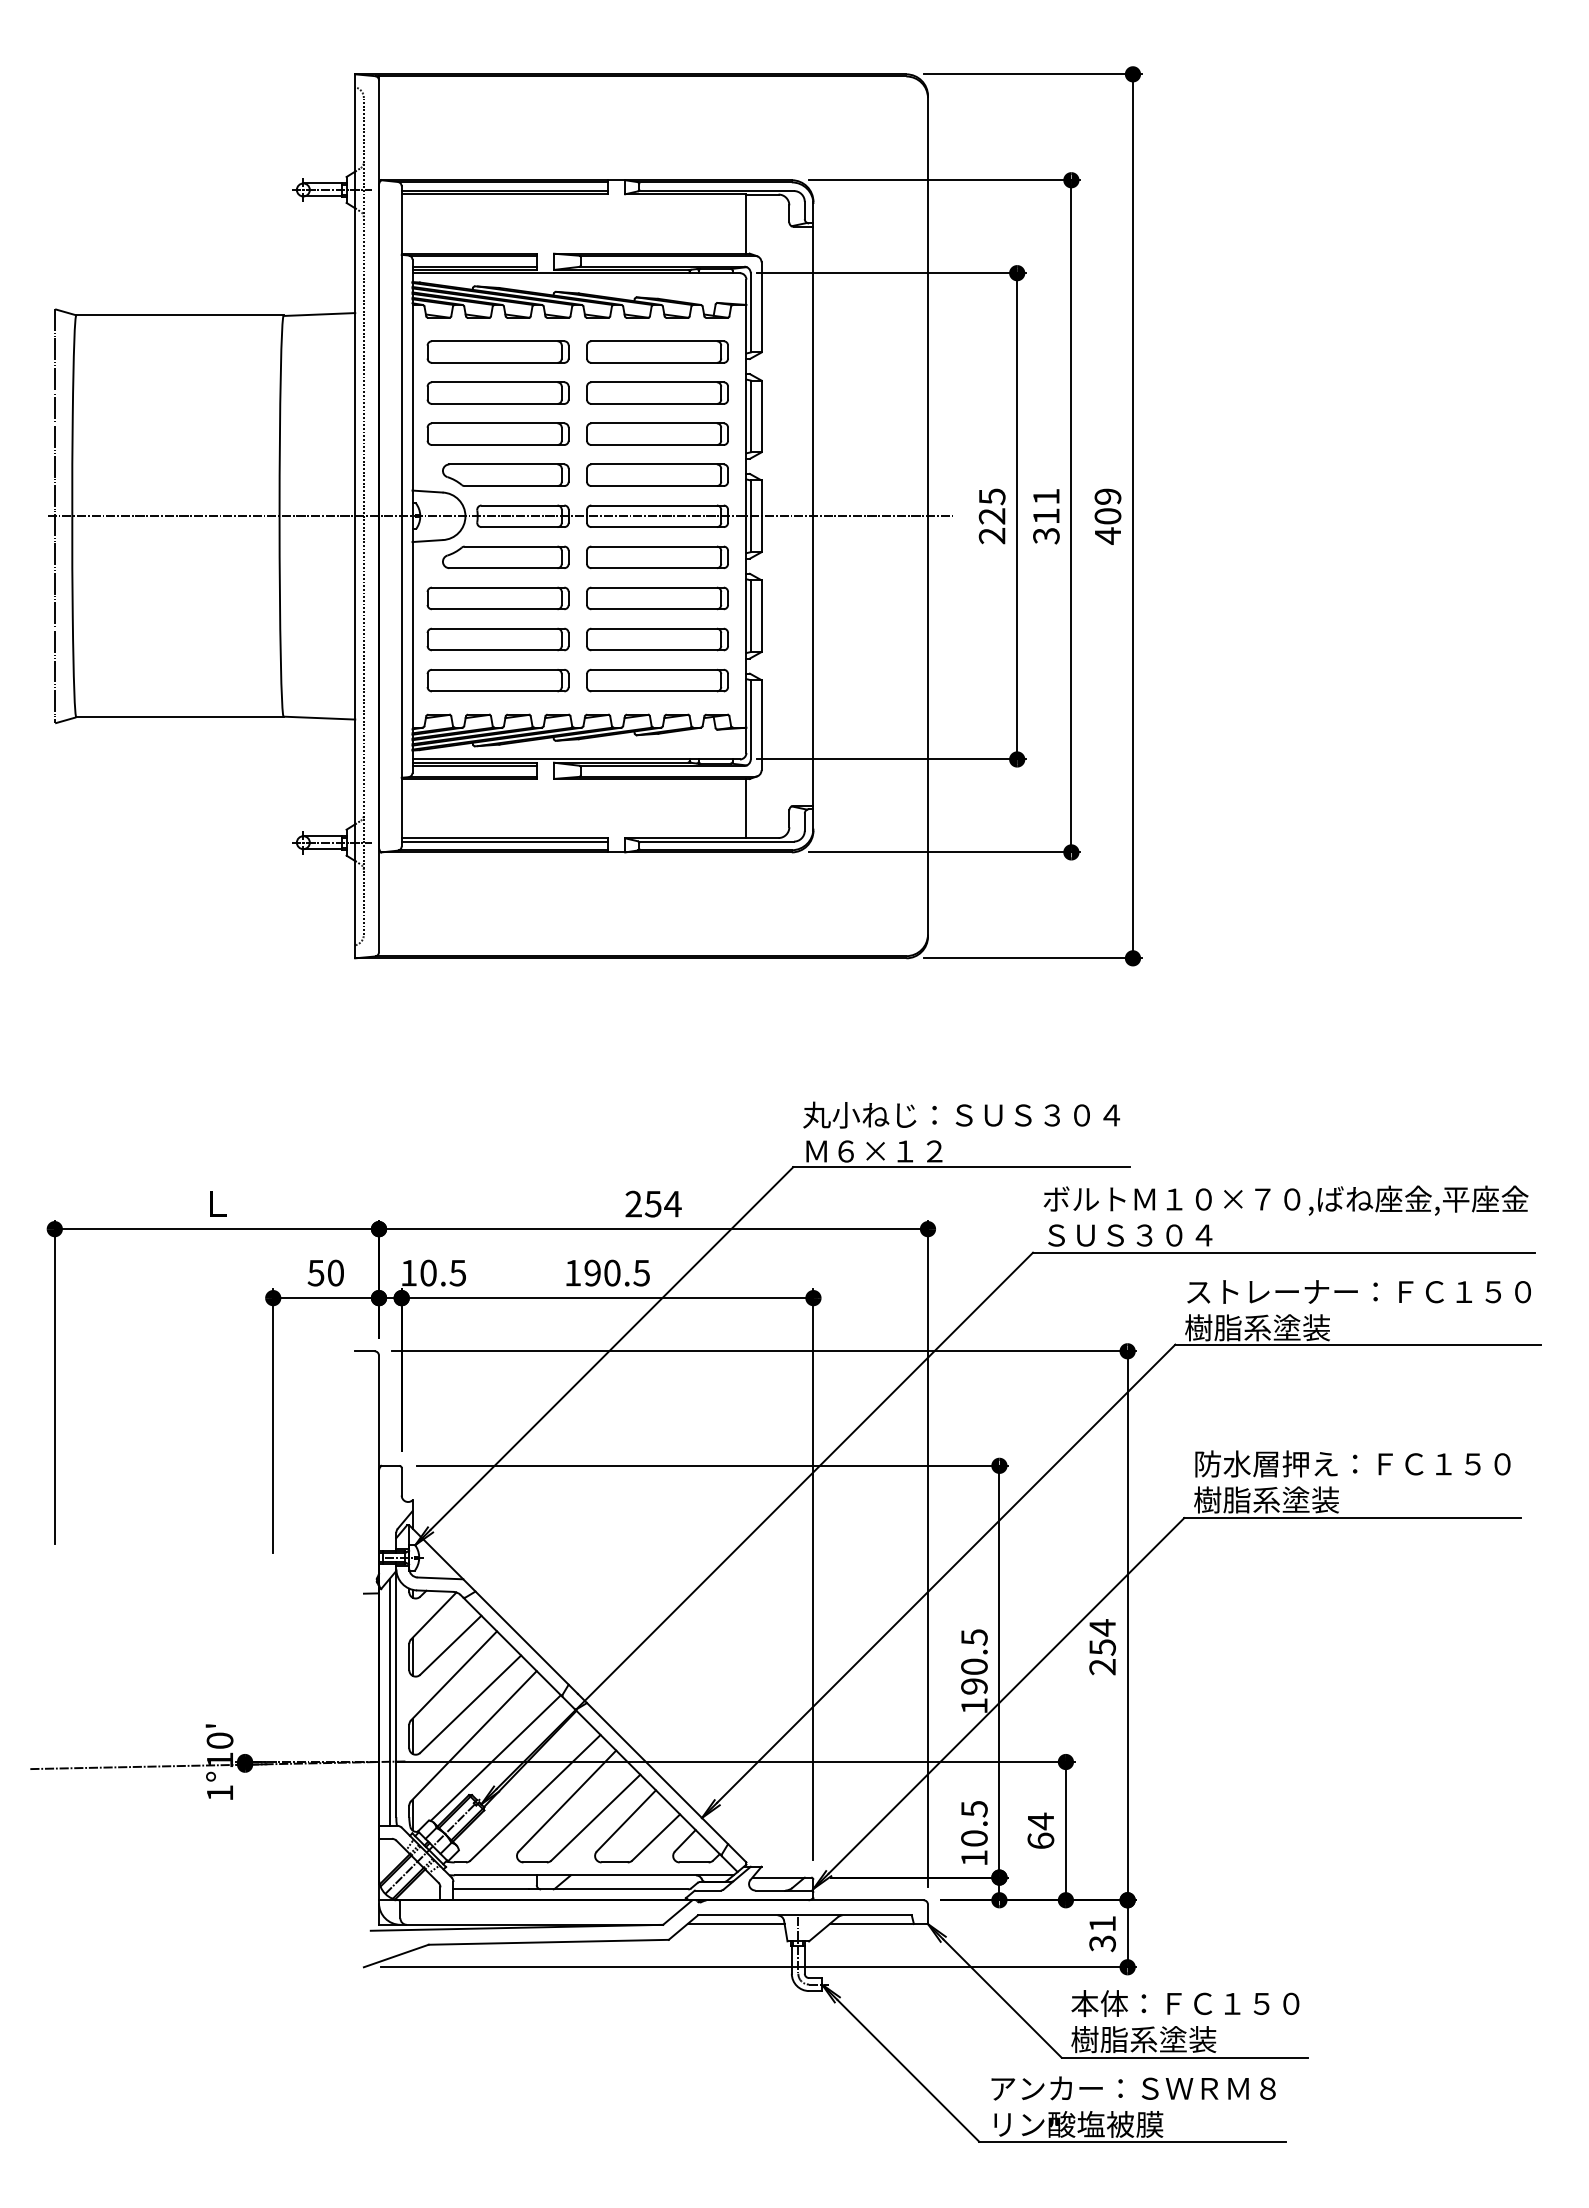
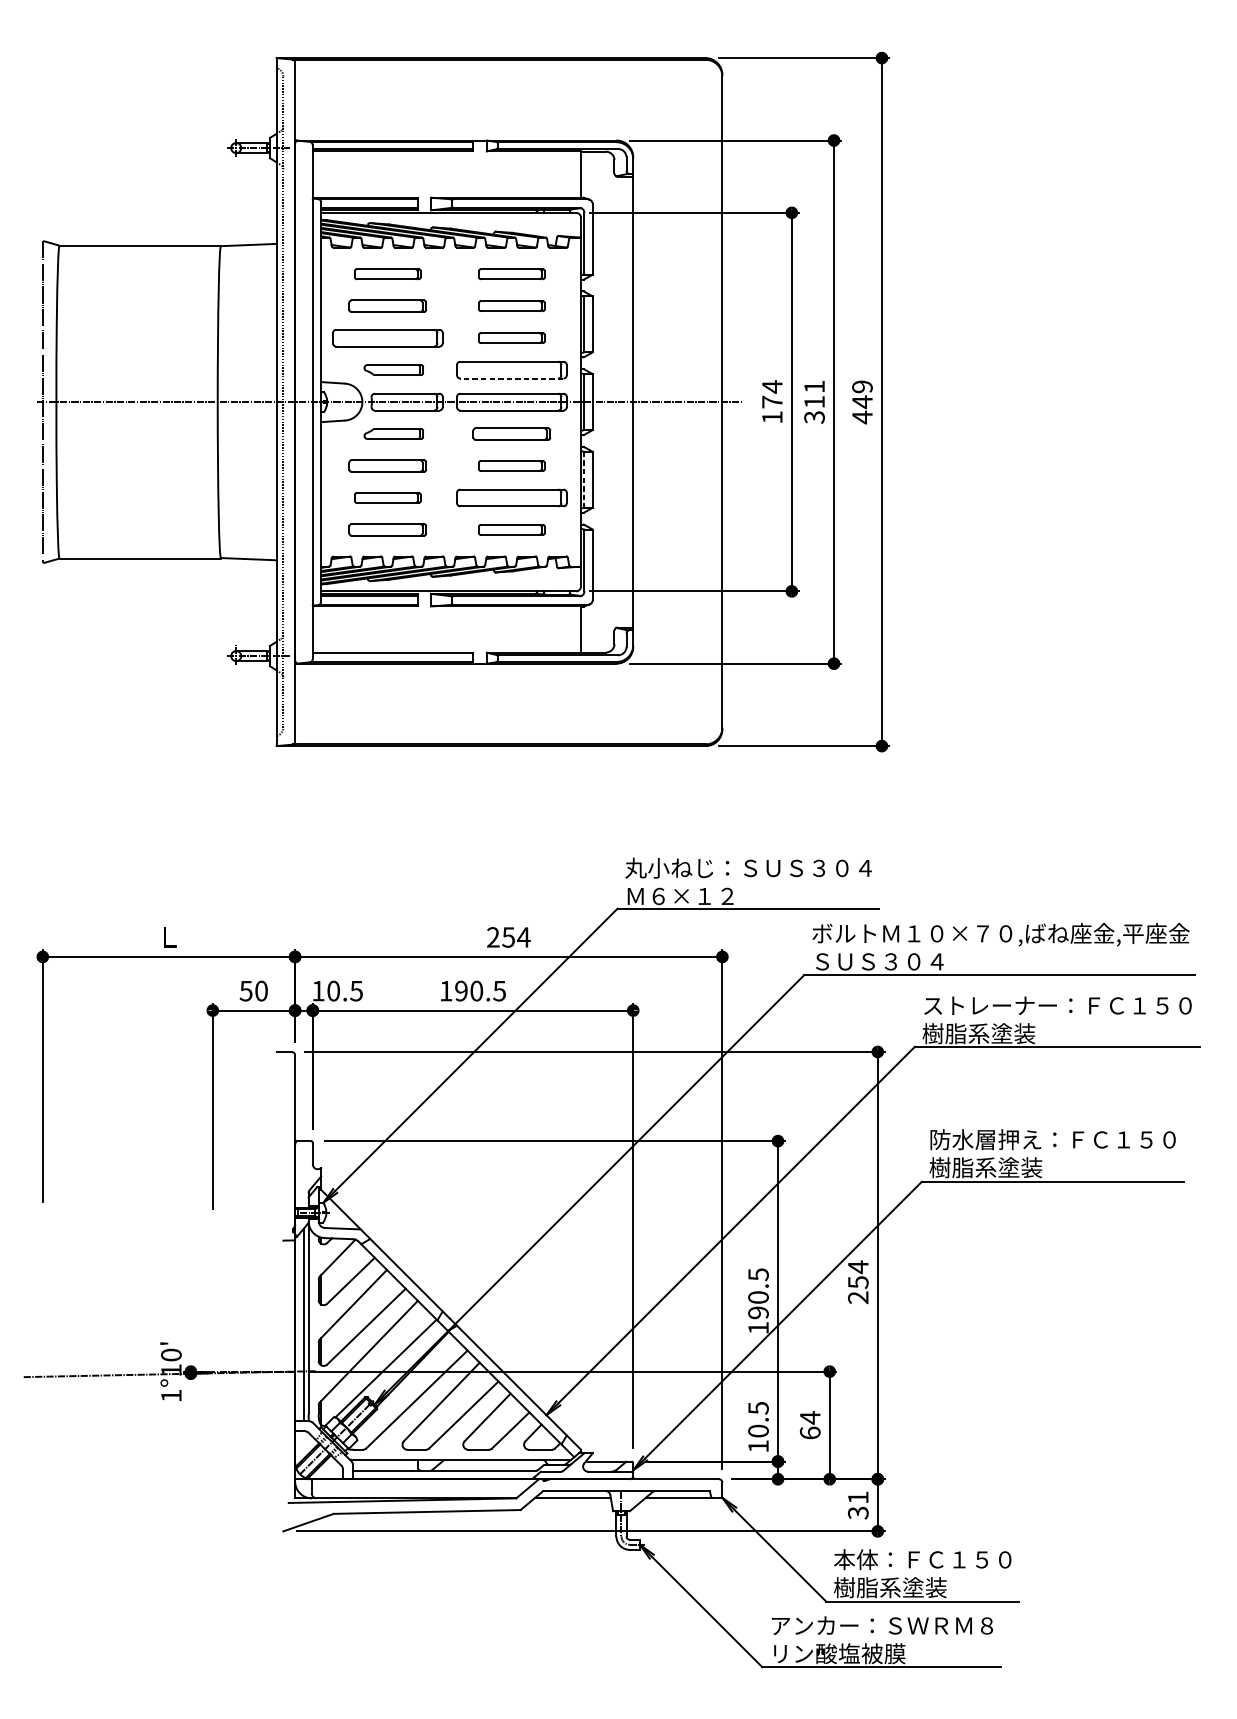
part: (497, 351) -> (387, 273), size x0.6
part: (657, 351) -> (511, 273), size x0.6
part: (497, 392) -> (387, 305), size x0.7
part: (657, 392) -> (511, 305), size x0.6
part: (657, 433) -> (511, 337), size x0.6
part: (505, 474) -> (393, 369), size x0.6
line: (657, 486) -> (511, 378), solid -> dashed
text: (991, 516) -> (771, 402), 225 -> 174
text: (1107, 516) -> (862, 402), 409 -> 449
part: (505, 556) -> (393, 433), size x0.6
part: (657, 557) -> (511, 434), size x0.7
part: (497, 598) -> (387, 466), size x0.7
part: (657, 598) -> (511, 466), size x0.6
line: (750, 616) -> (584, 480), solid -> dashed
part: (497, 639) -> (387, 497), size x0.6
part: (497, 680) -> (387, 529), size x0.7
part: (657, 680) -> (511, 529), size x0.6
line: (504, 841) -> (392, 655), removed

